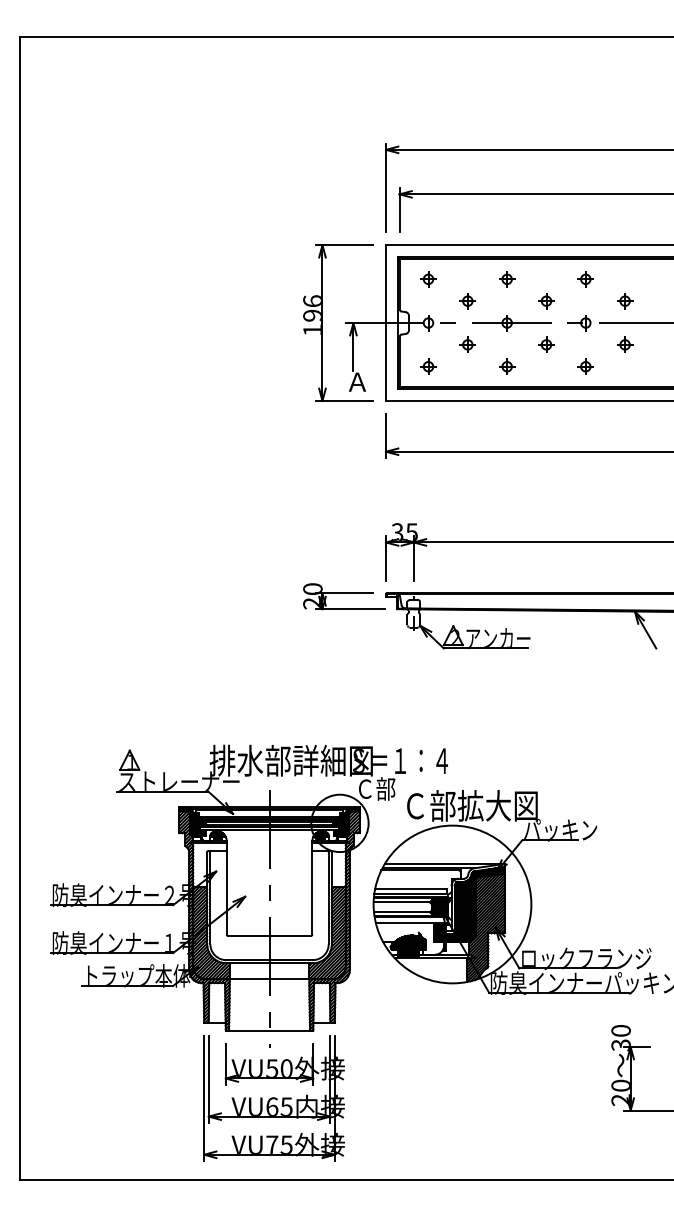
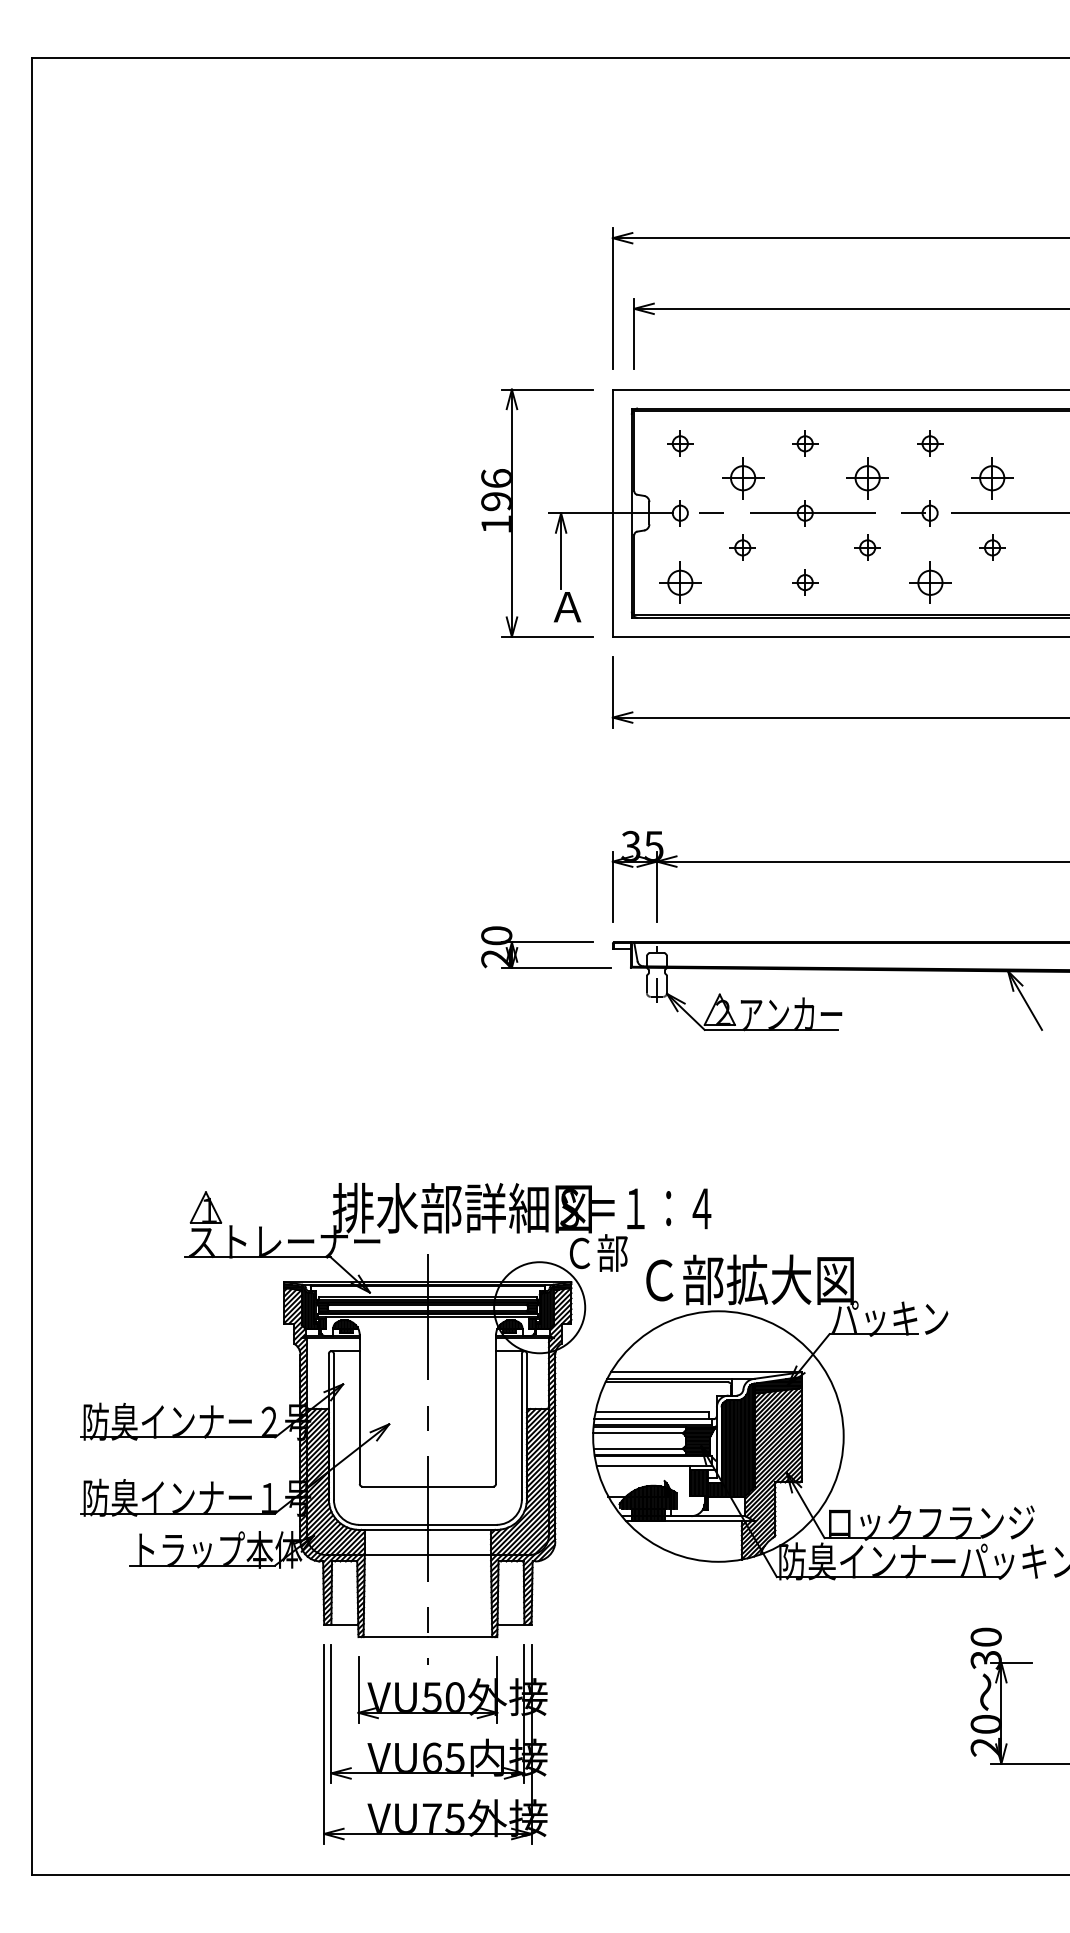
part: (467, 301) -> (742, 478), size x1.6
part: (546, 301) -> (867, 478), size x1.6
part: (625, 301) -> (993, 478), size x1.6
part: (428, 366) -> (680, 582), size x1.6
part: (585, 366) -> (929, 582), size x1.6

